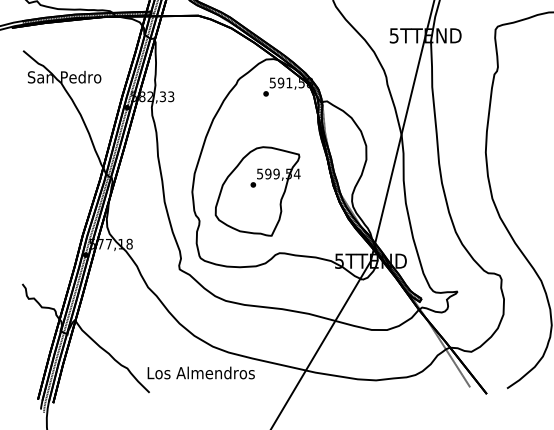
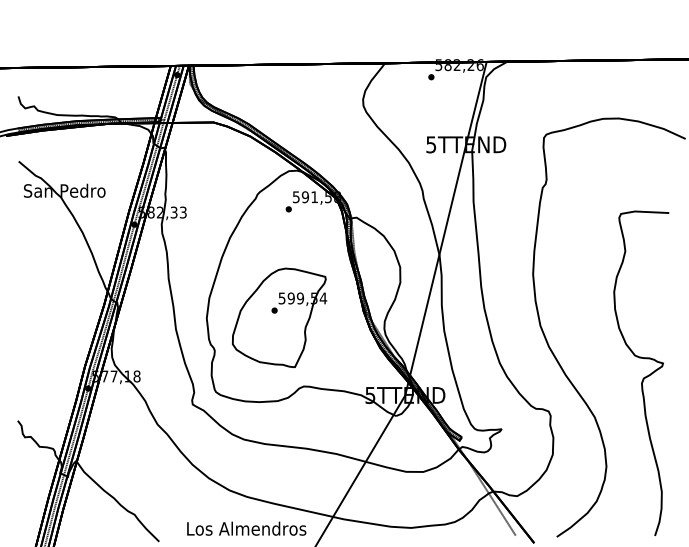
text: (201, 372) -> (246, 528), moved

